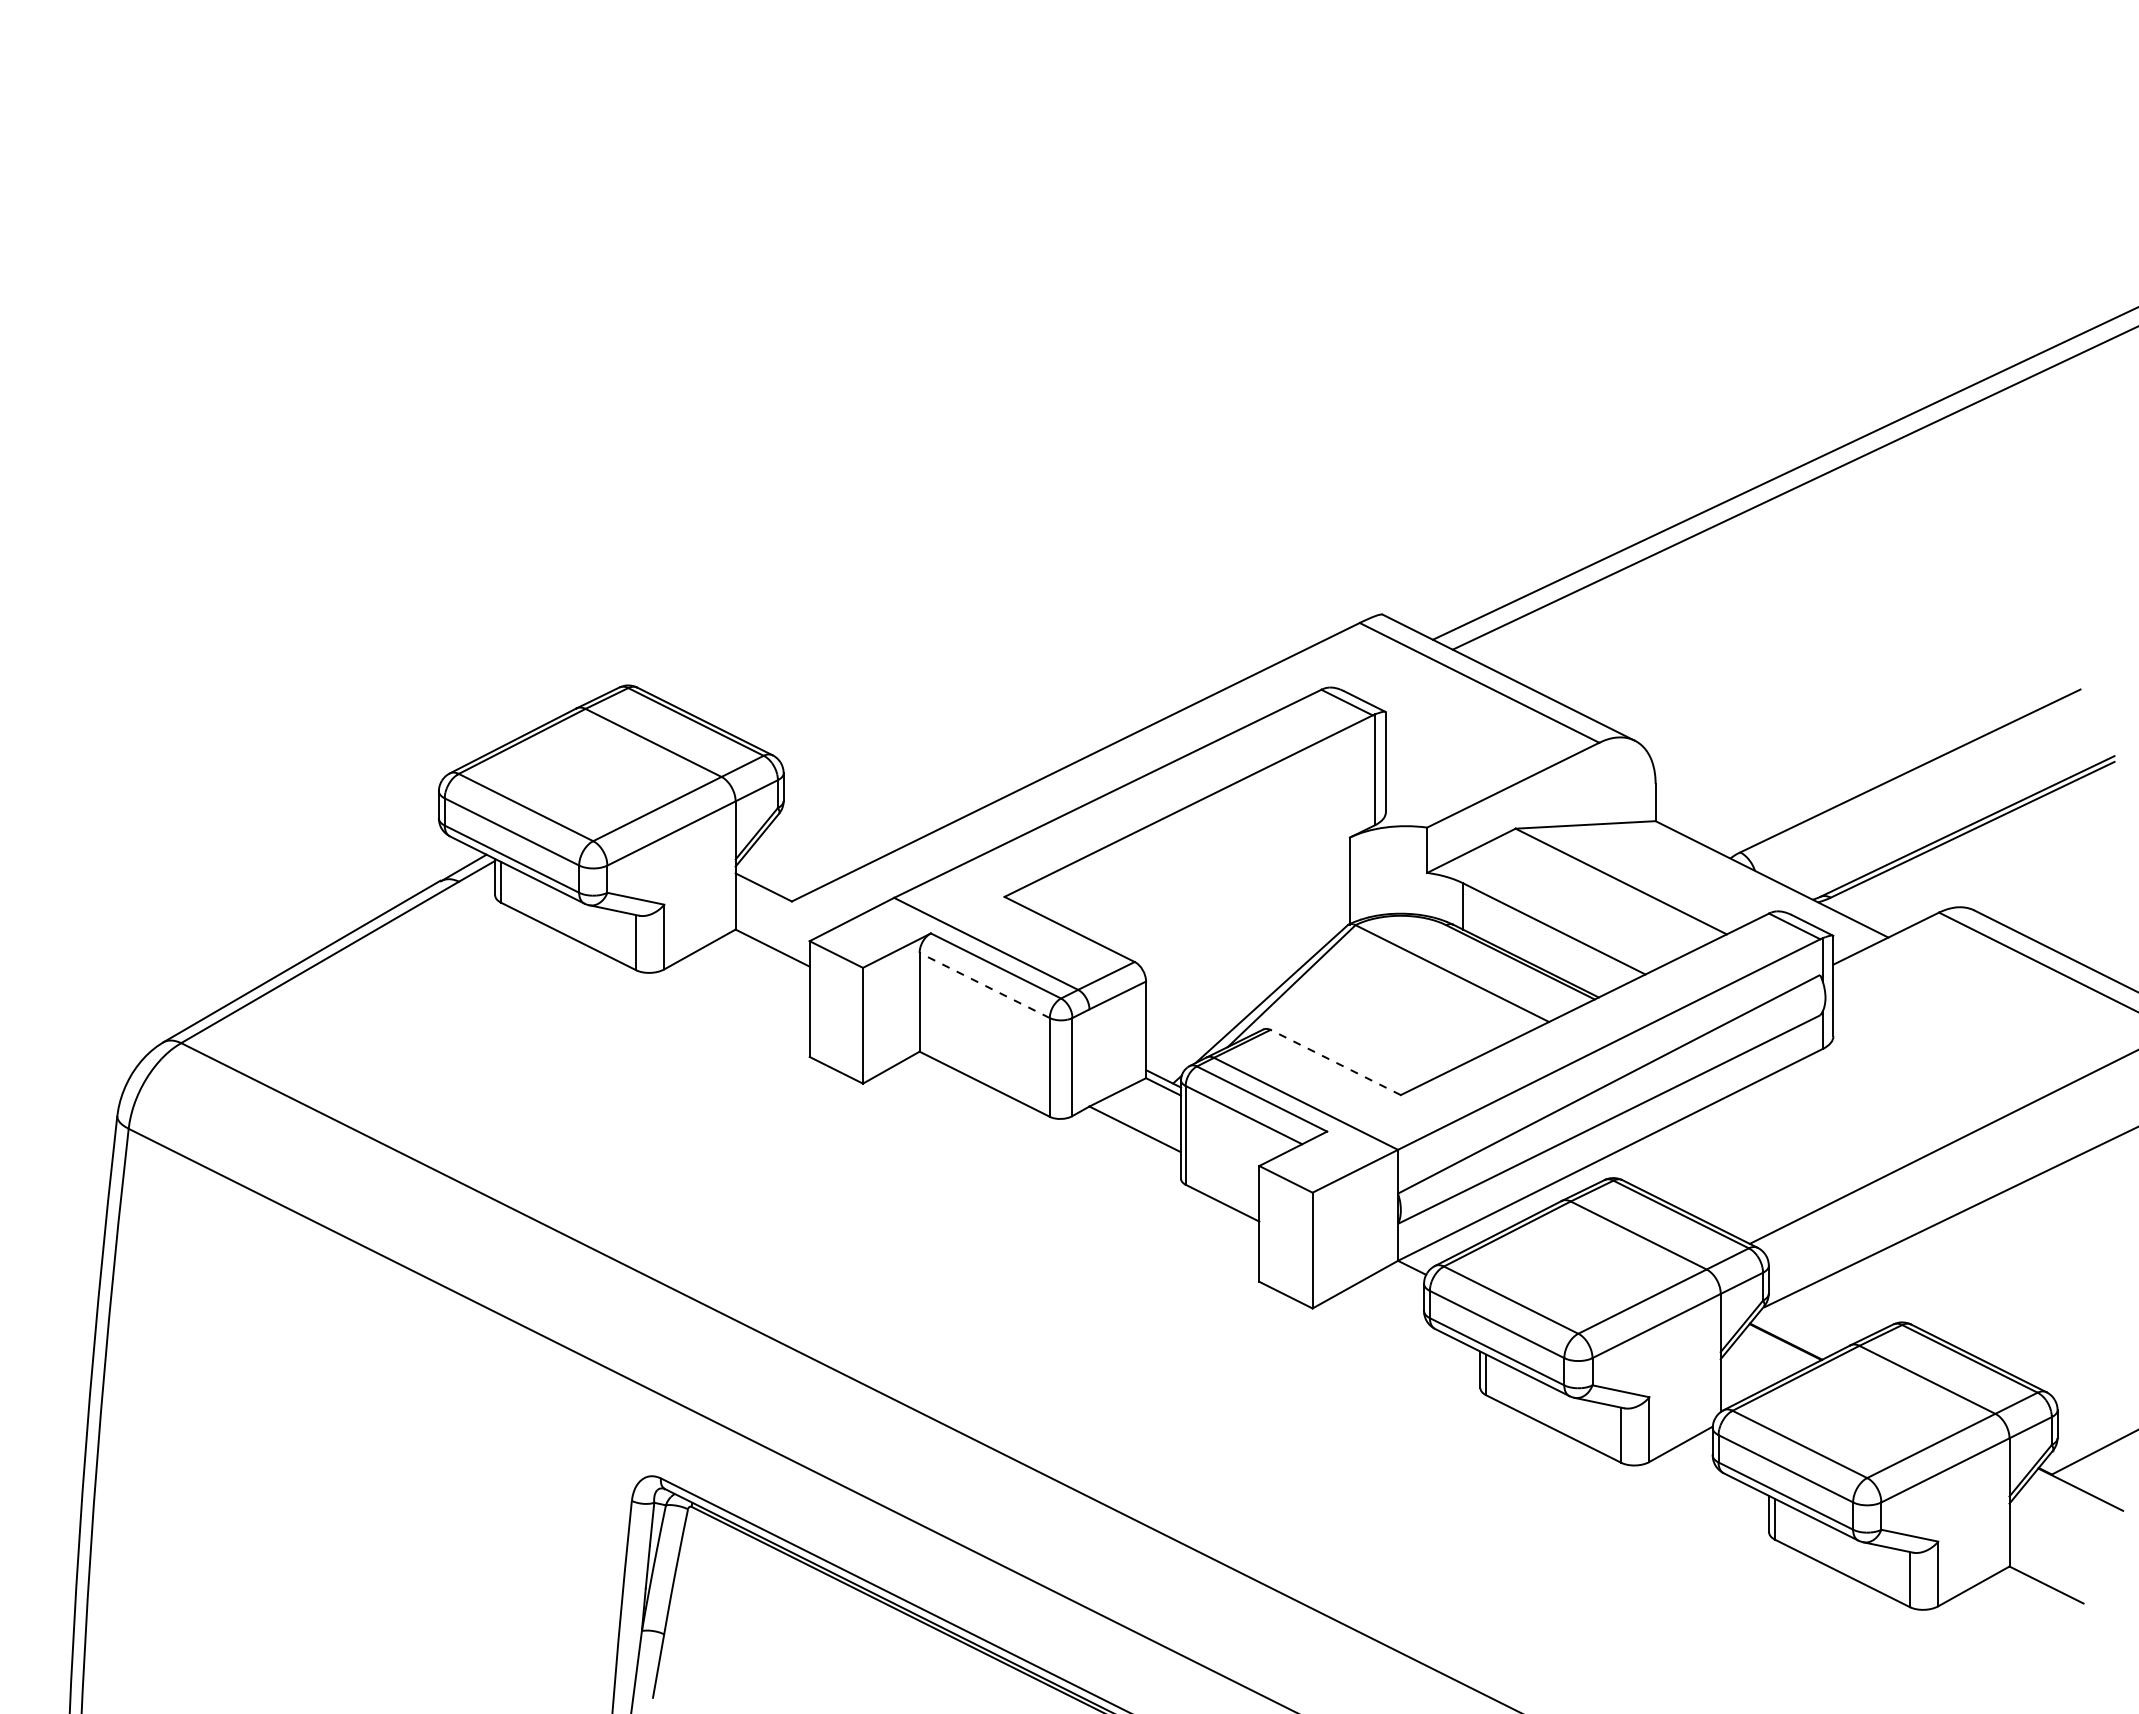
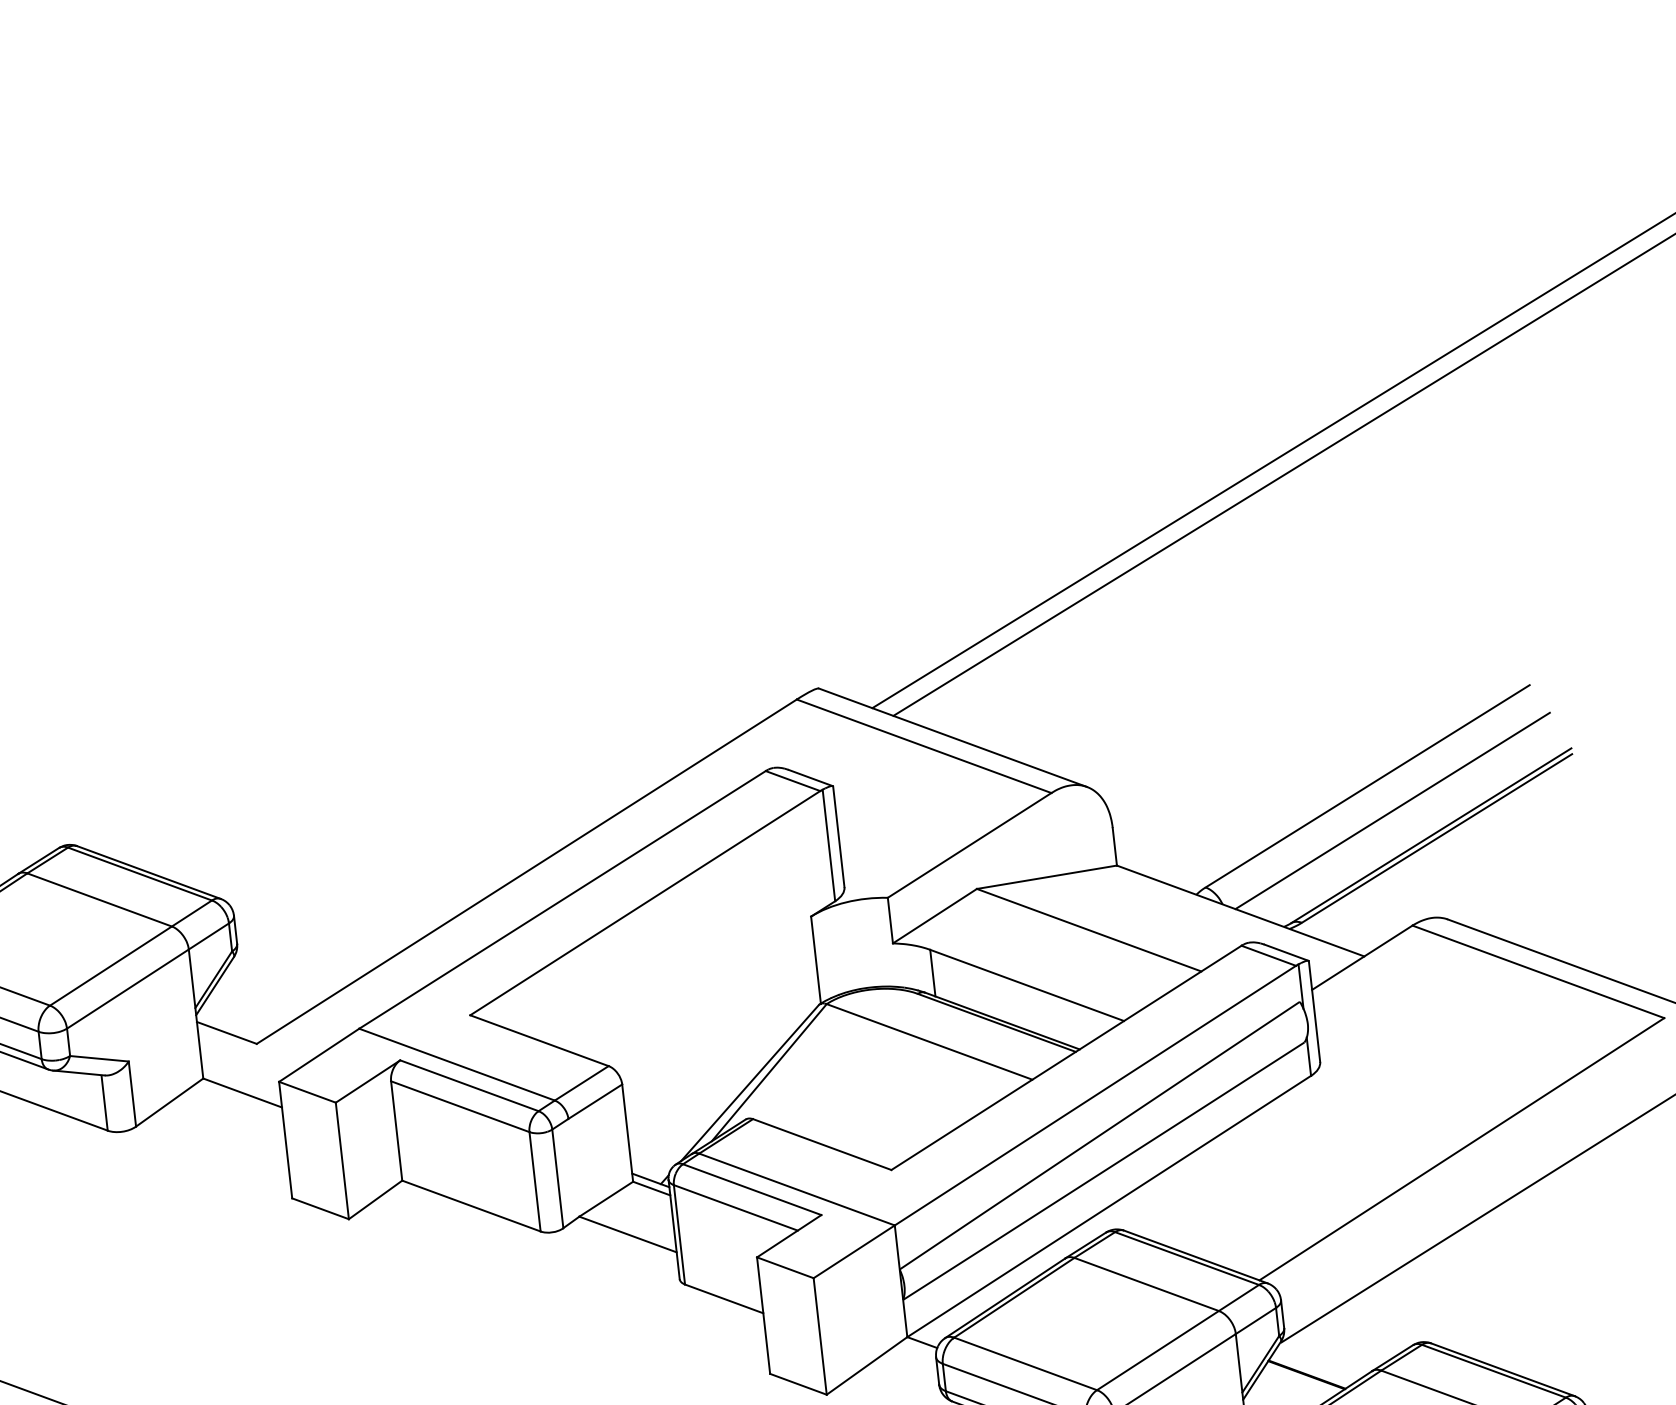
line: (1932, 797) -> (1392, 810), added
line: (984, 985) -> (460, 1106), dashed -> solid
line: (1335, 1062) -> (822, 1144), dashed -> solid

